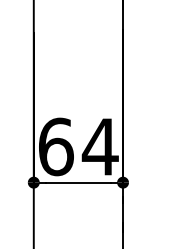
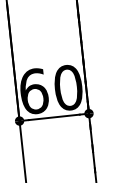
text: (99, 146) -> (67, 87), 64 -> 60

